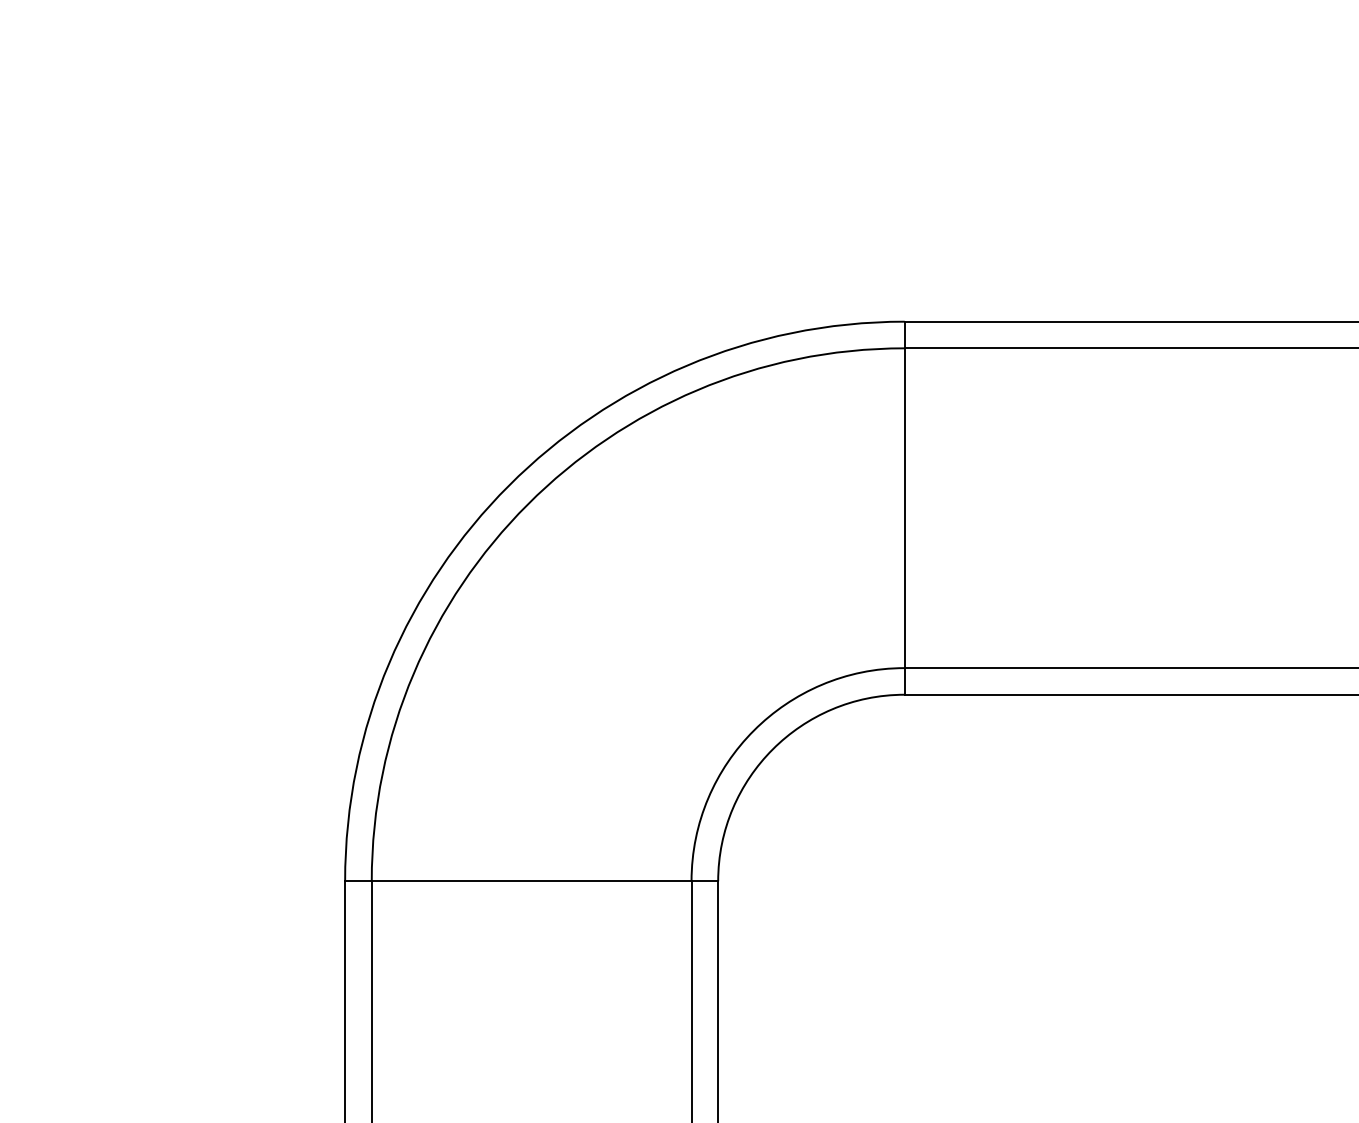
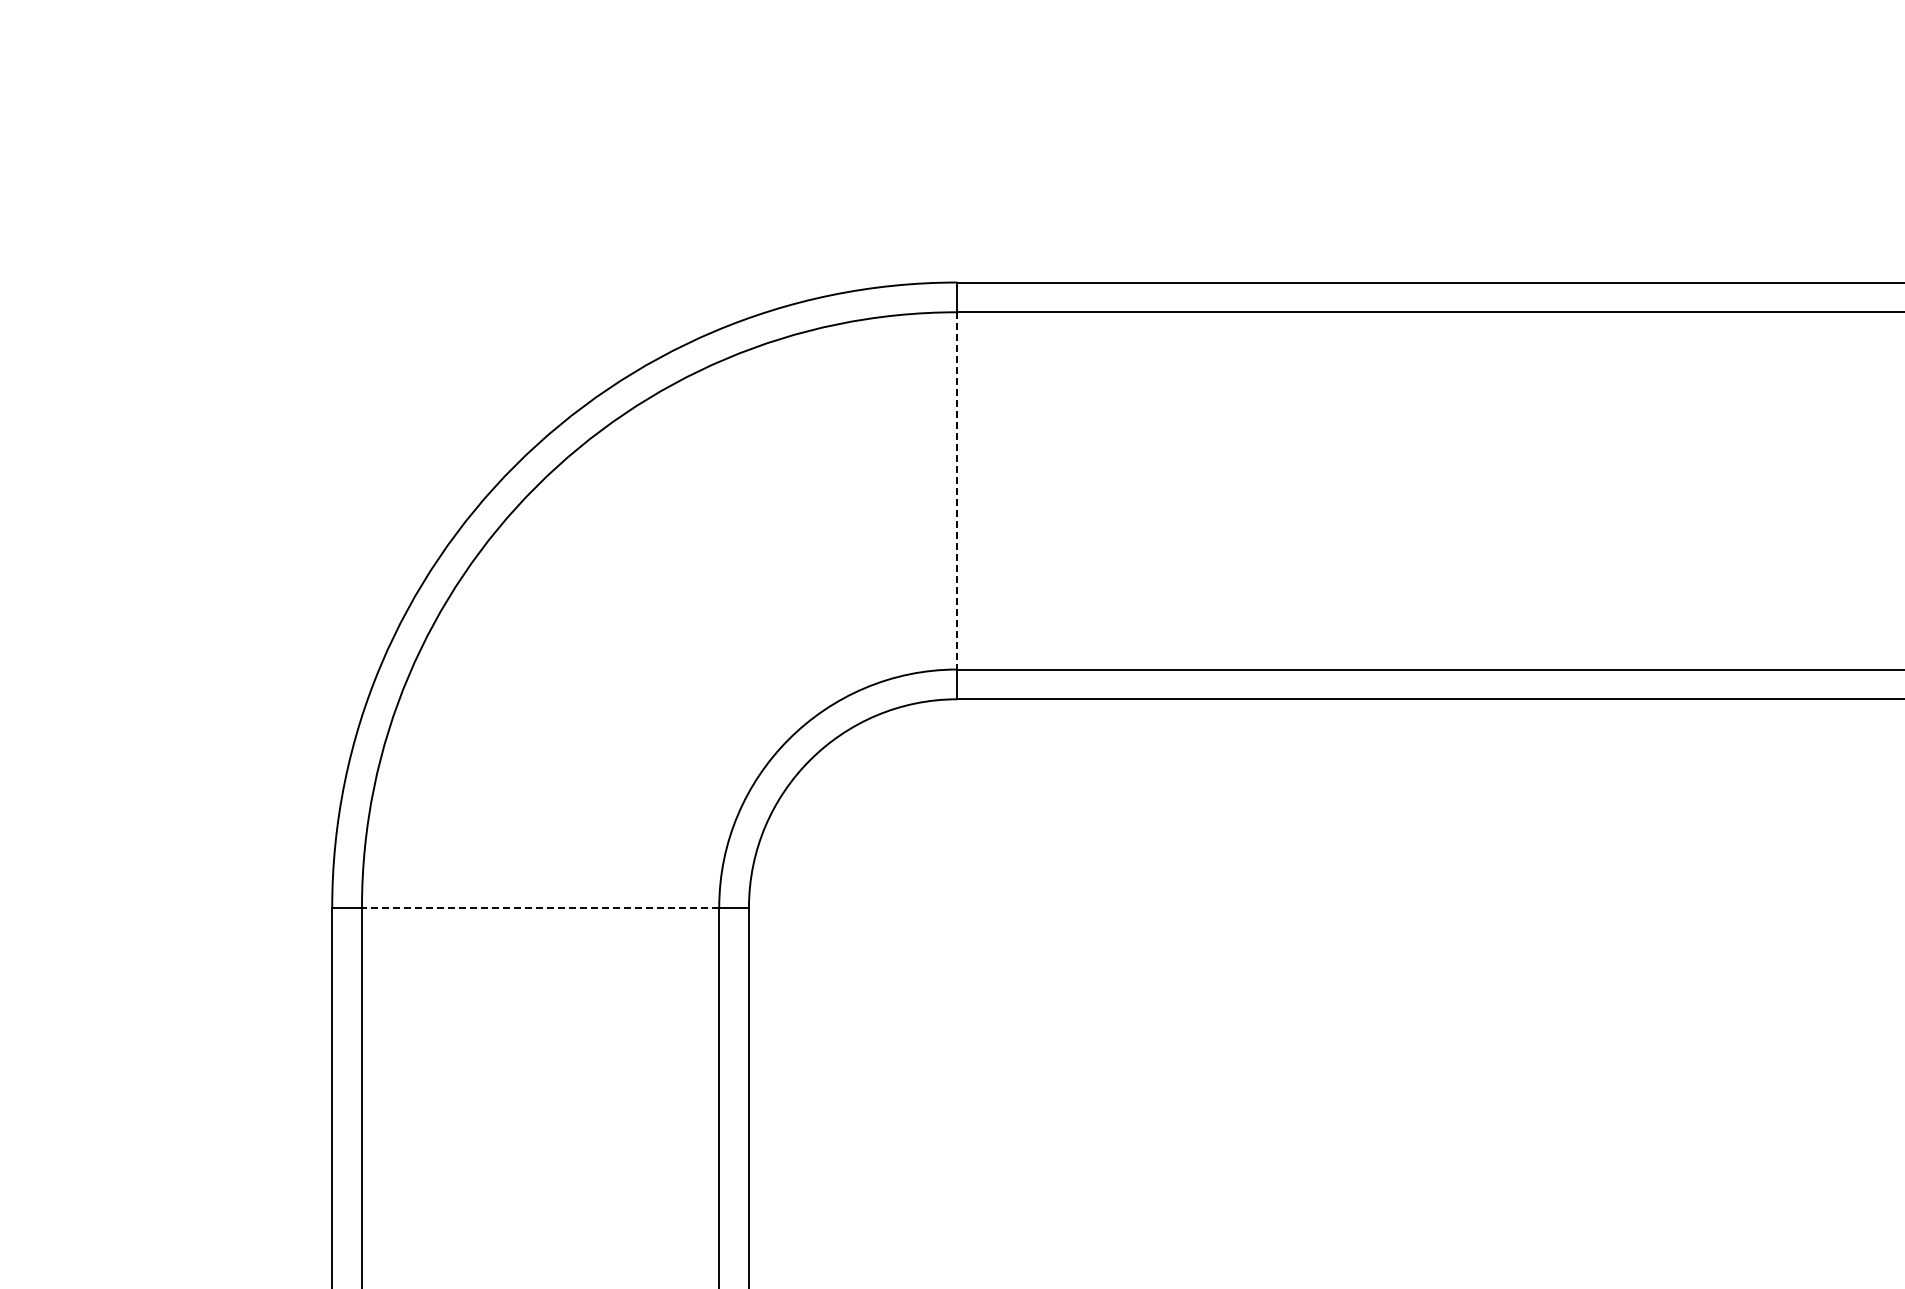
line: (904, 507) -> (957, 490), solid -> dashed
line: (531, 881) -> (540, 907), solid -> dashed

